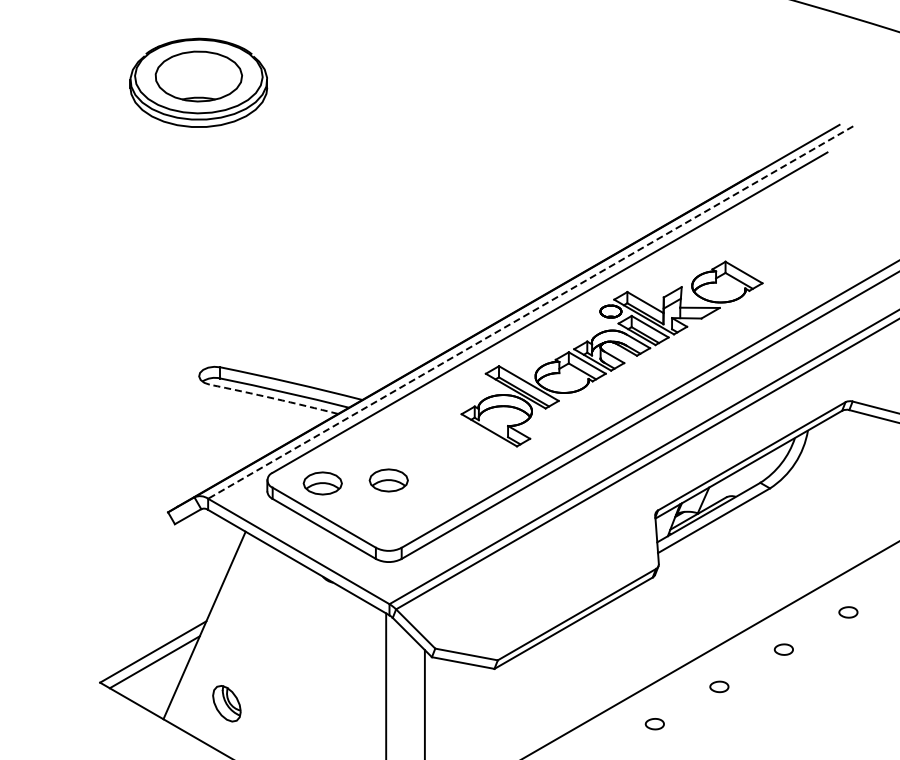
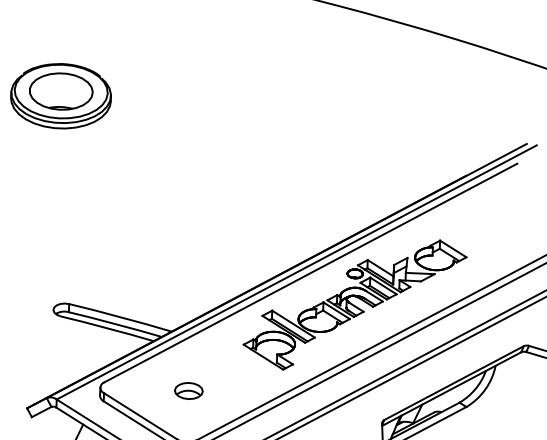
line: (530, 312) -> (296, 272), dashed -> solid
arc: (274, 398) -> (107, 328), dashed -> solid
part: (322, 483) -> (140, 391), removed

